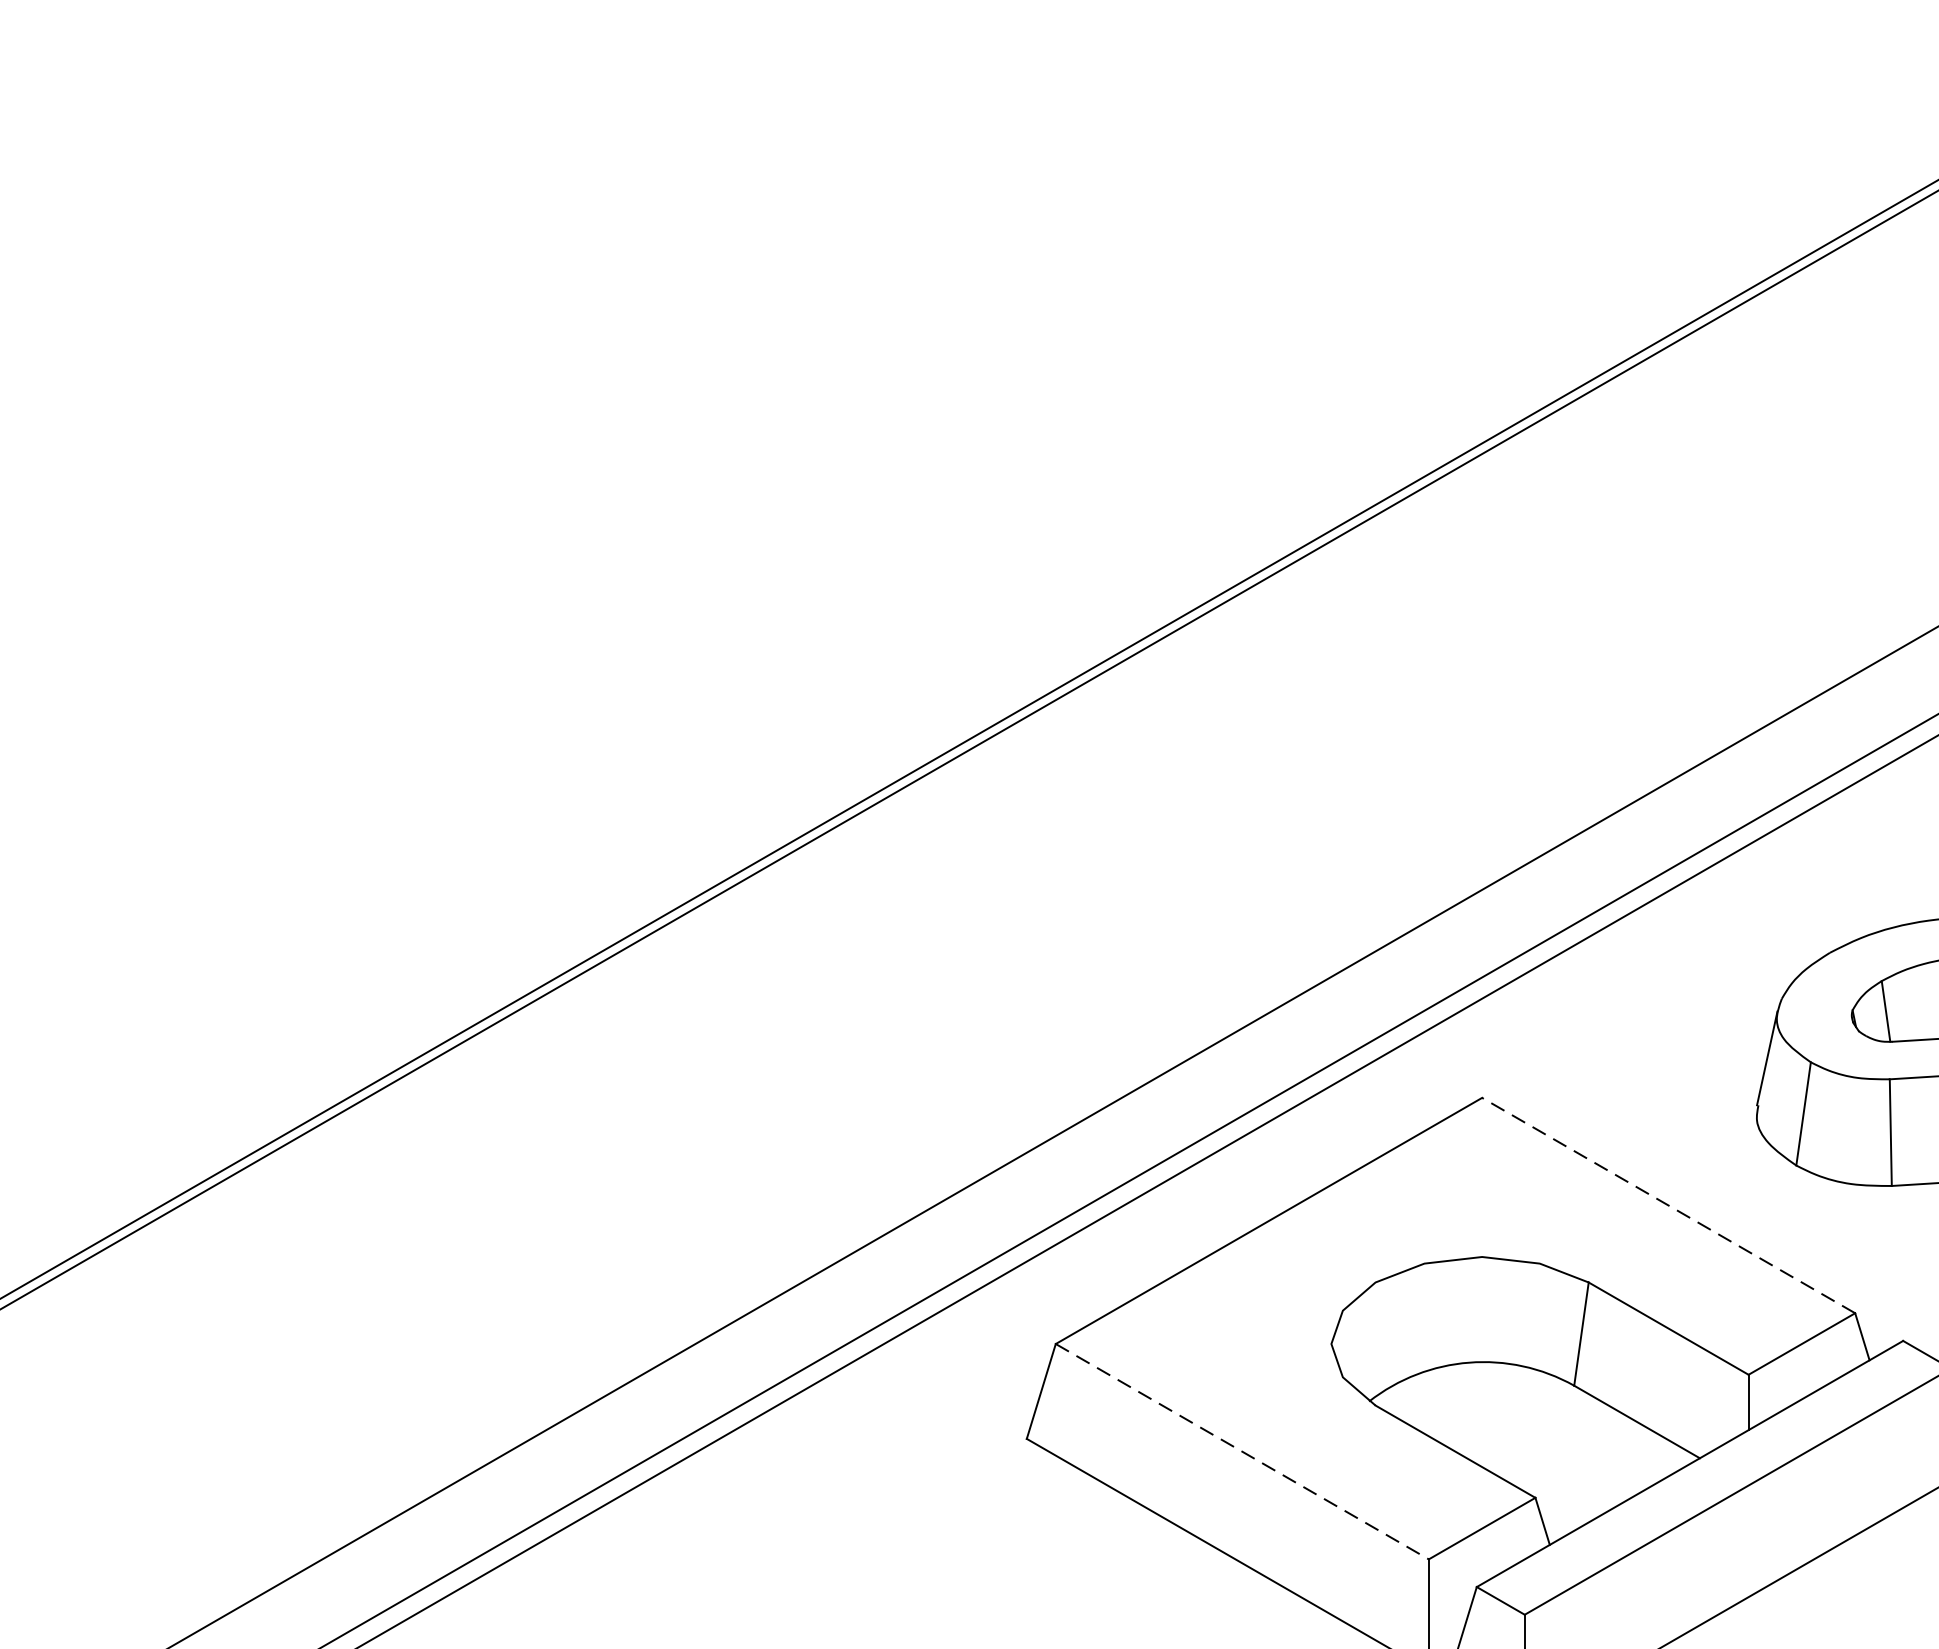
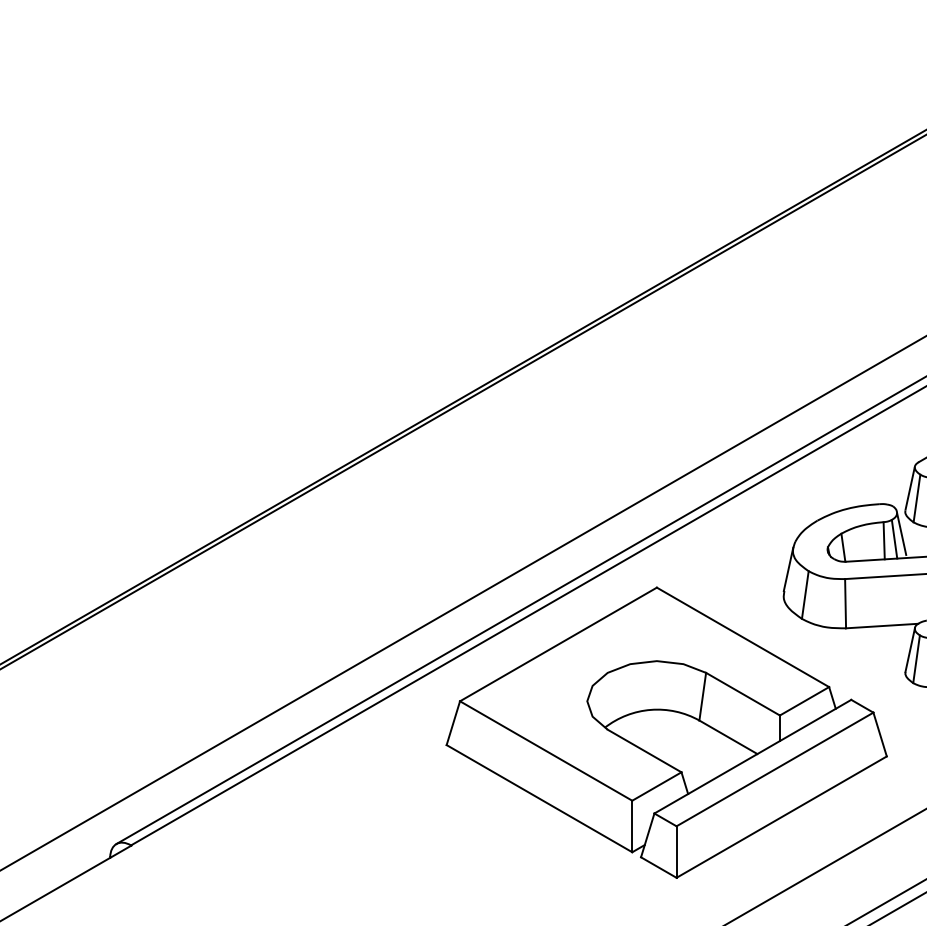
line: (1667, 1205) -> (742, 637), dashed -> solid
line: (1243, 1452) -> (546, 751), dashed -> solid

